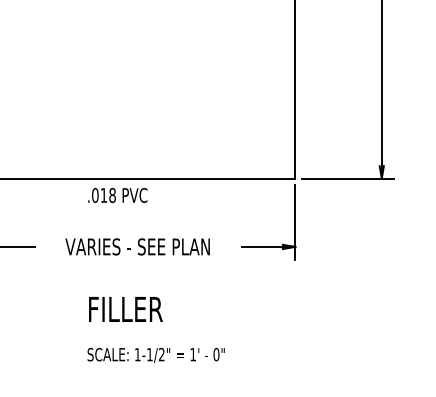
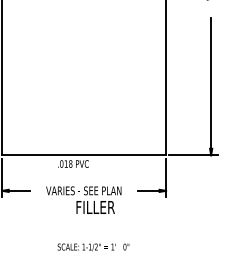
text: (125, 309) -> (95, 207), moved

